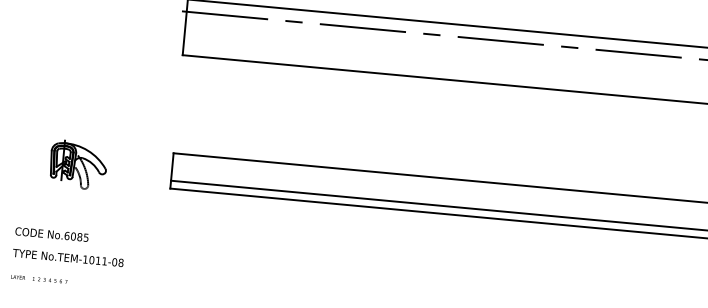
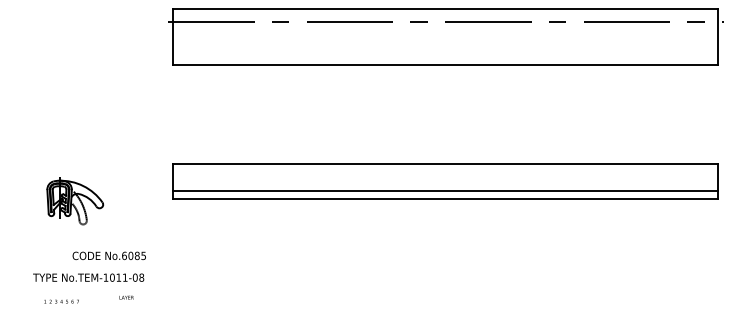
part: (78, 165) -> (75, 201), moved
text: (51, 234) -> (108, 255), moved
text: (68, 257) -> (88, 277), moved
text: (18, 277) -> (126, 297), moved

